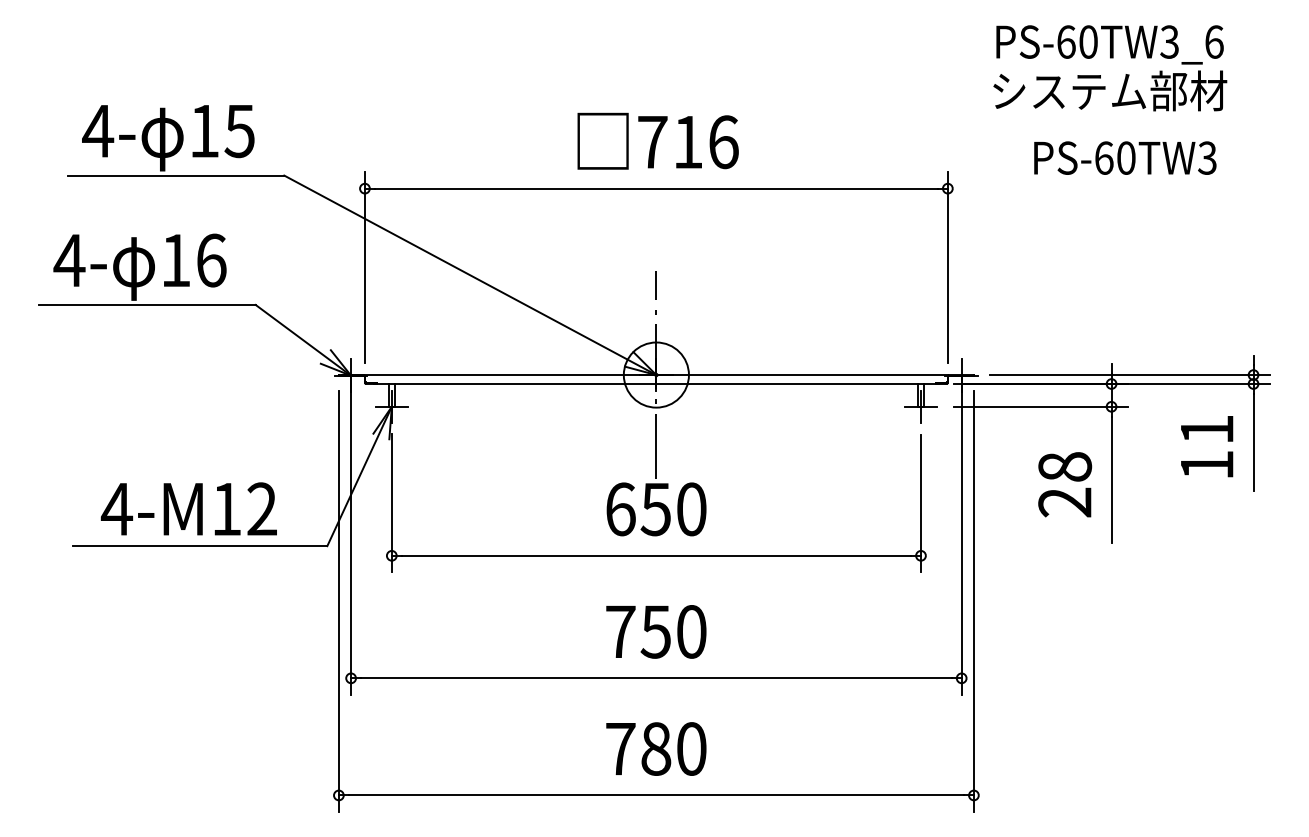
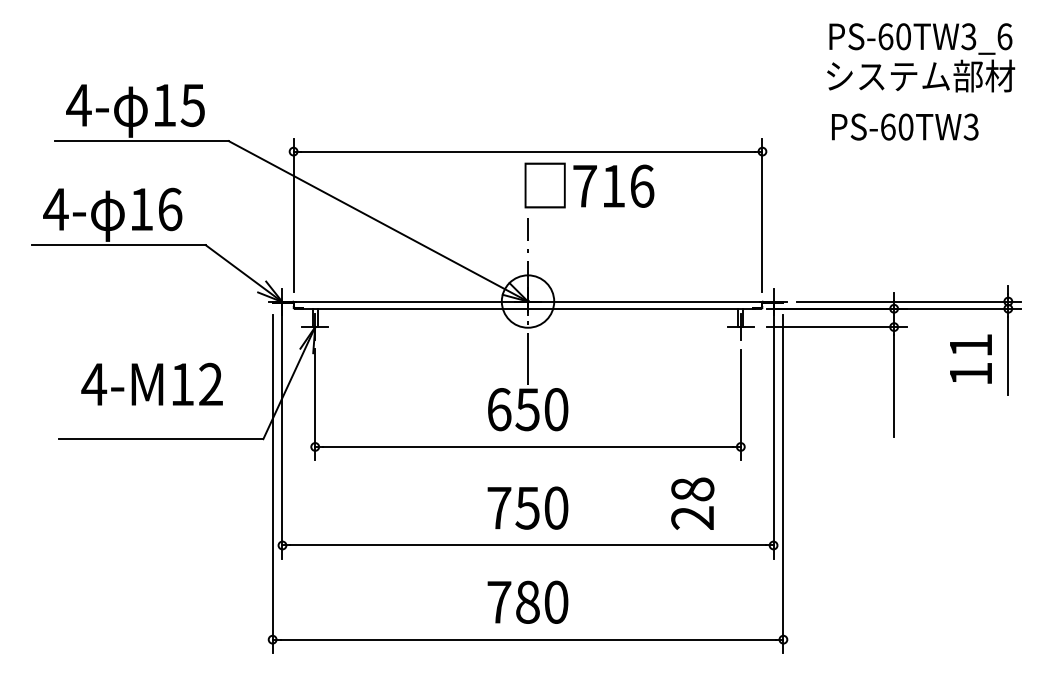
text: (1110, 67) -> (921, 57), moved
text: (658, 141) -> (589, 185), moved
text: (1064, 484) -> (692, 503), moved
text: (188, 508) -> (151, 383), moved

